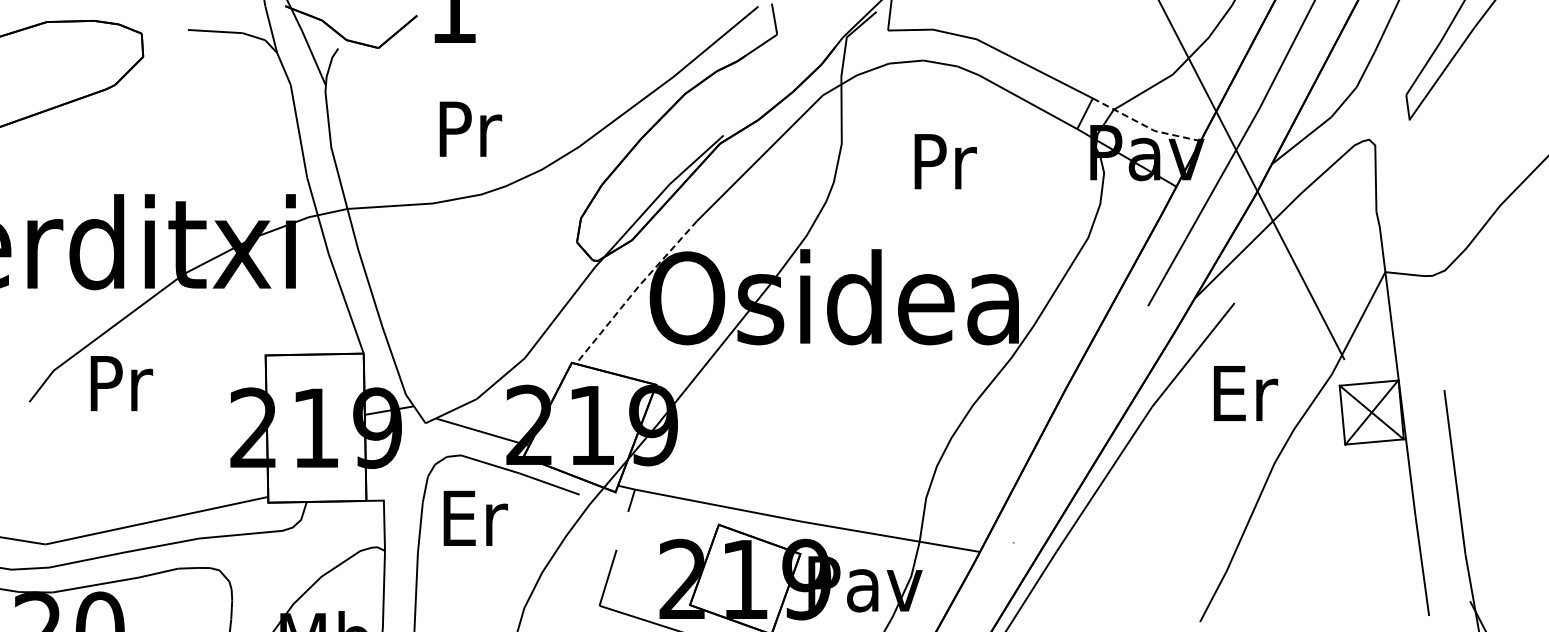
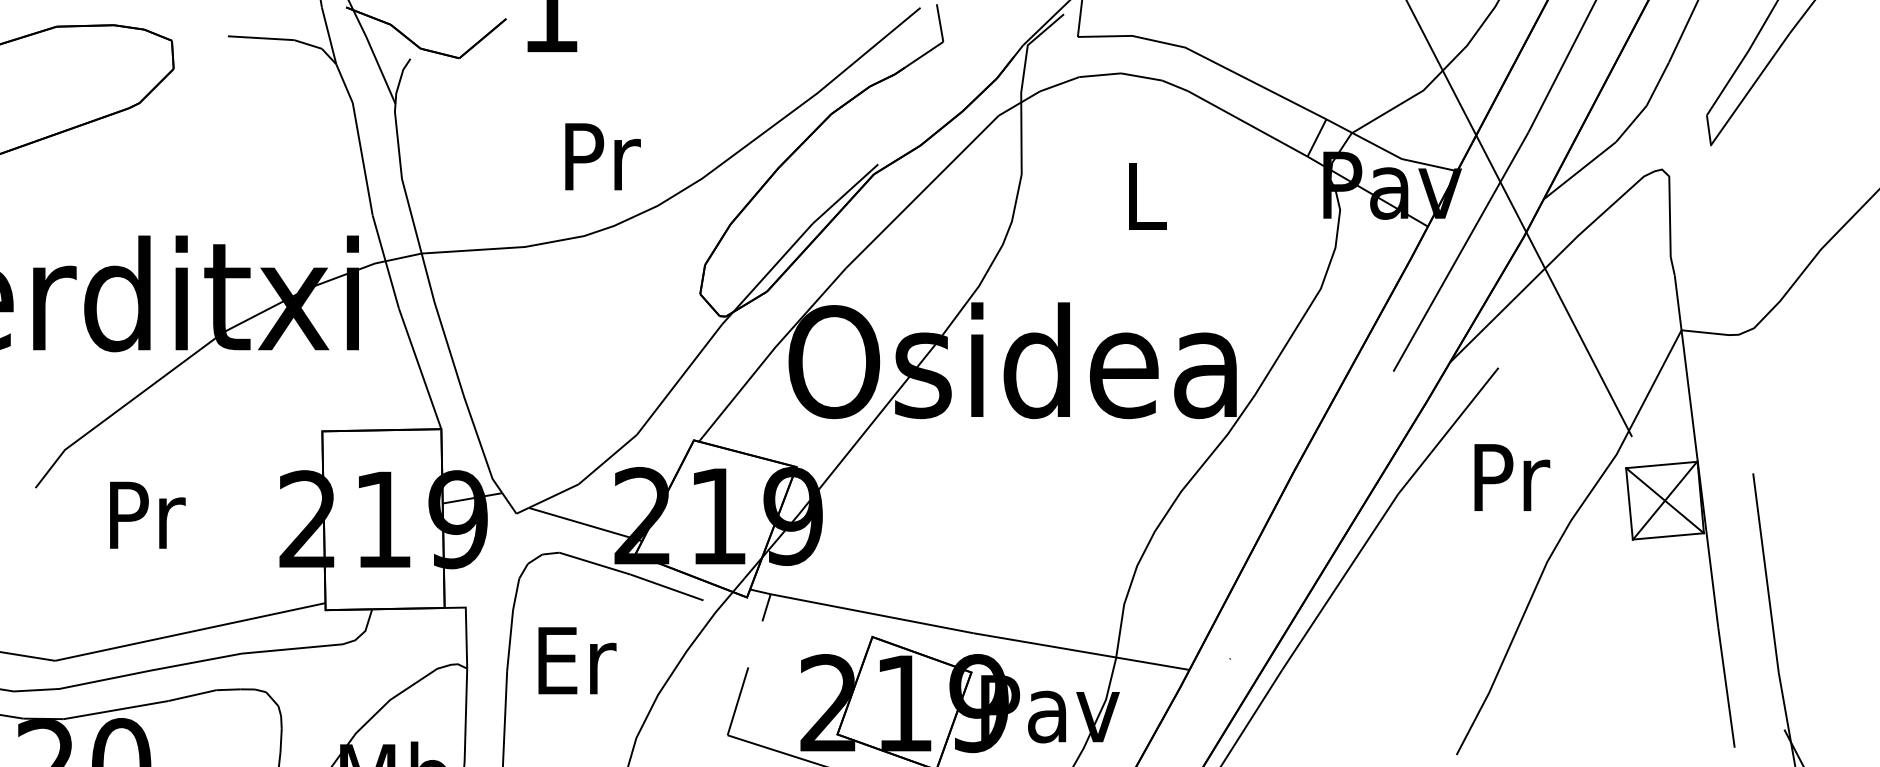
line: (1145, 126) -> (1390, 153), dashed -> solid
text: (470, 128) -> (602, 155), moved
text: (945, 161) -> (1147, 195), Pr -> L
line: (635, 291) -> (771, 353), dashed -> solid
text: (121, 383) -> (147, 515), moved
text: (1245, 393) -> (1511, 477), Er -> Pr
text: (475, 517) -> (577, 659), moved

